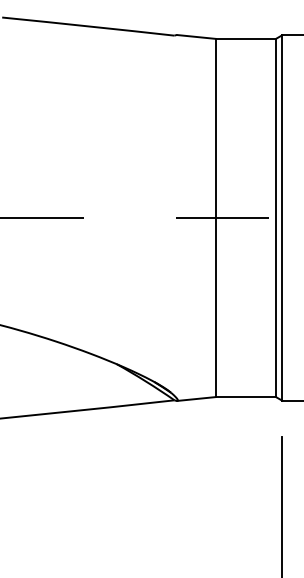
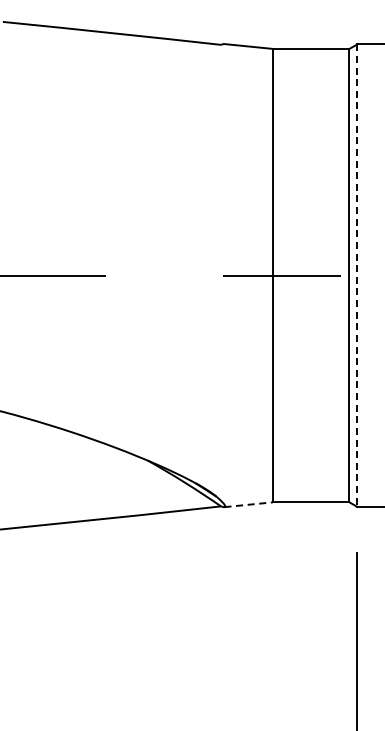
line: (282, 218) -> (357, 276), solid -> dashed
line: (197, 398) -> (249, 504), solid -> dashed

